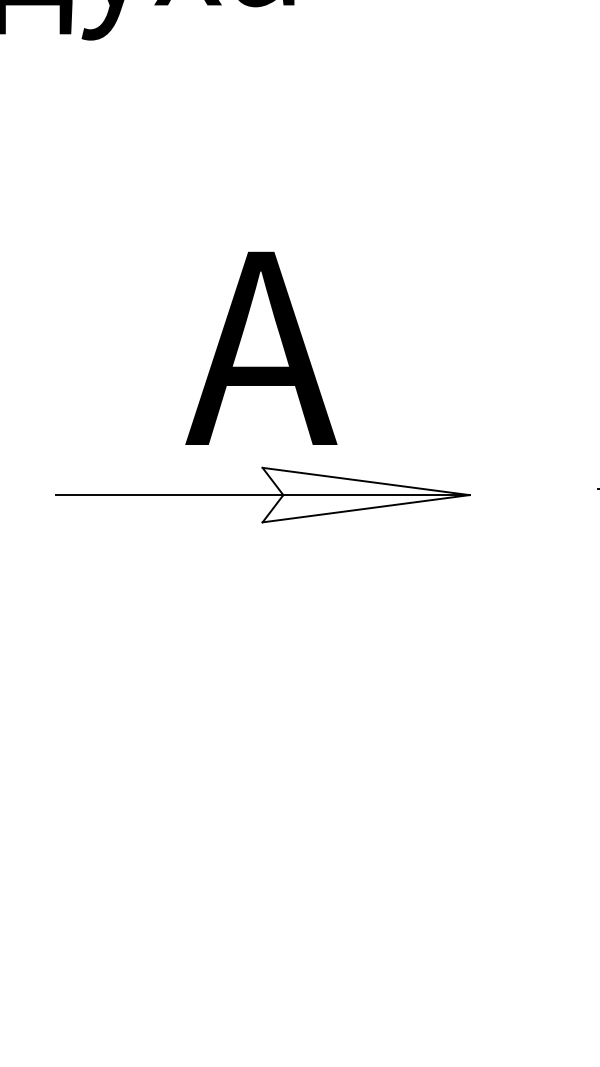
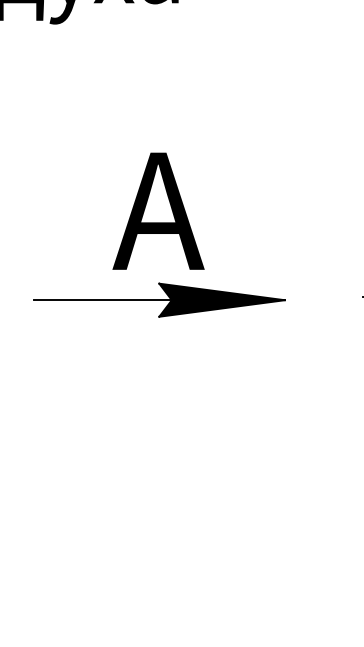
fill: (365, 493) -> (221, 299), added

